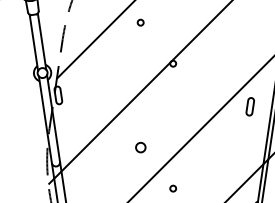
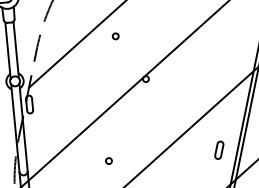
part: (249, 106) -> (218, 149), moved
circle: (140, 147) -> (108, 160), size x0.62

